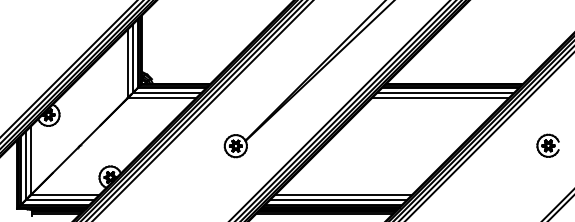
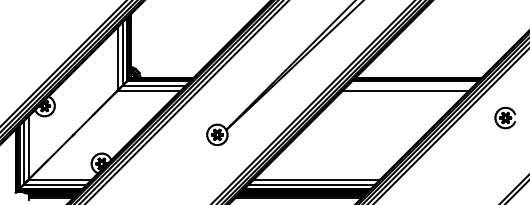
line: (445, 92) -> (410, 85), removed
part: (547, 145) -> (504, 117), moved

